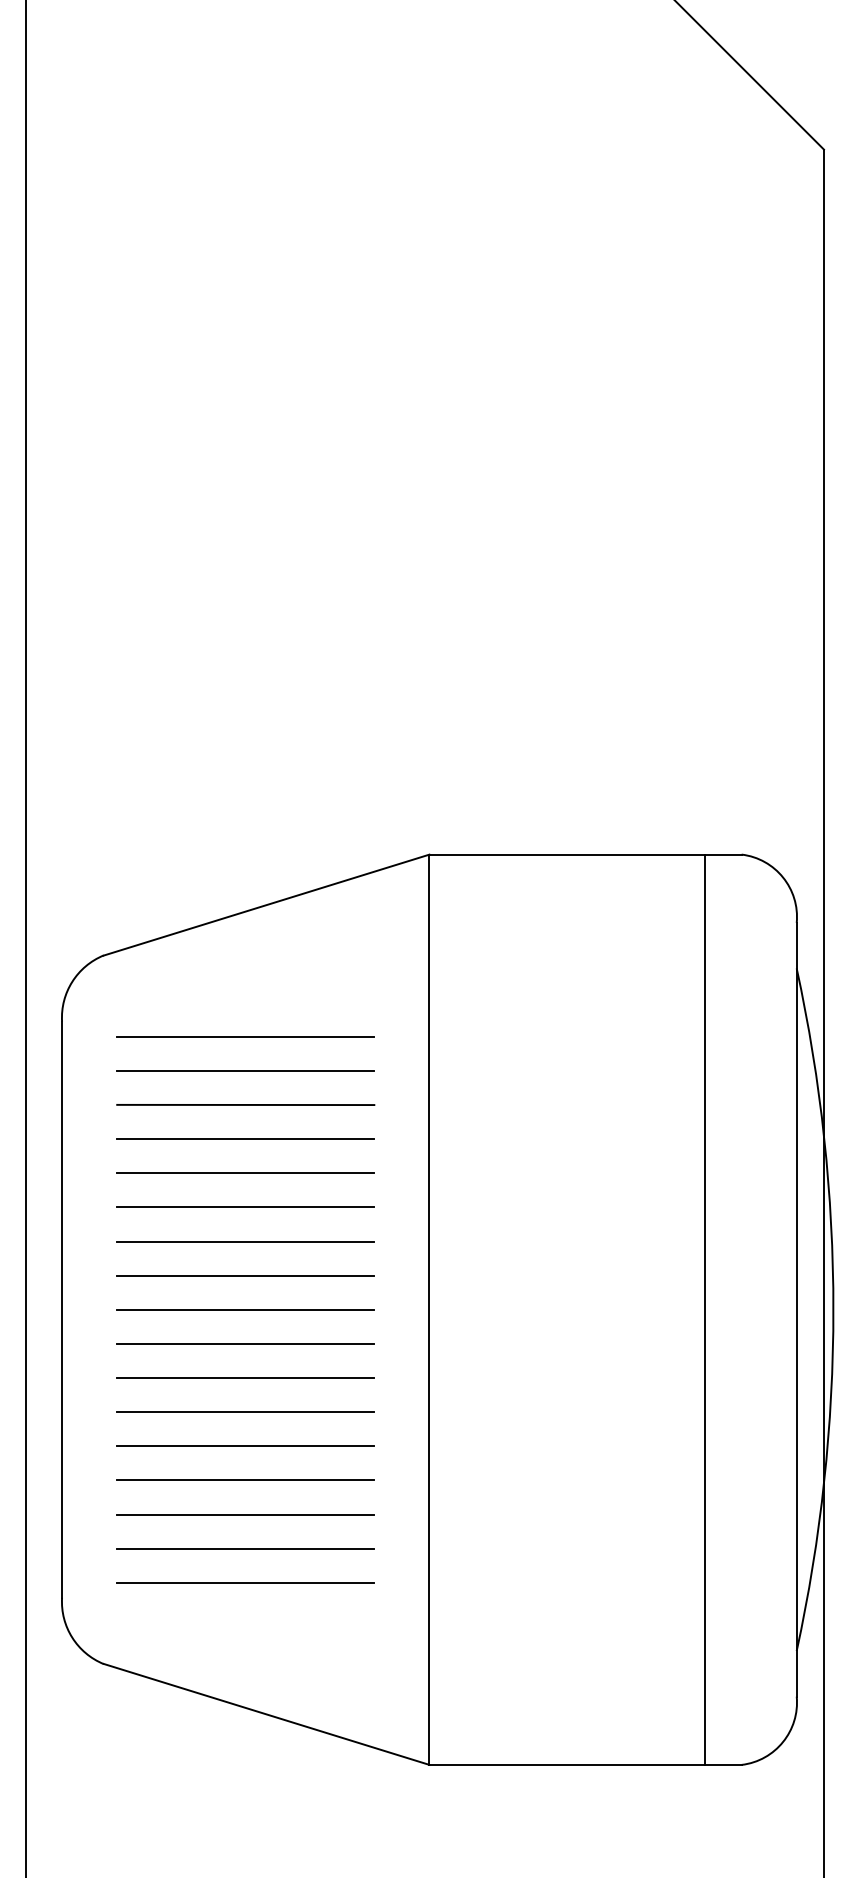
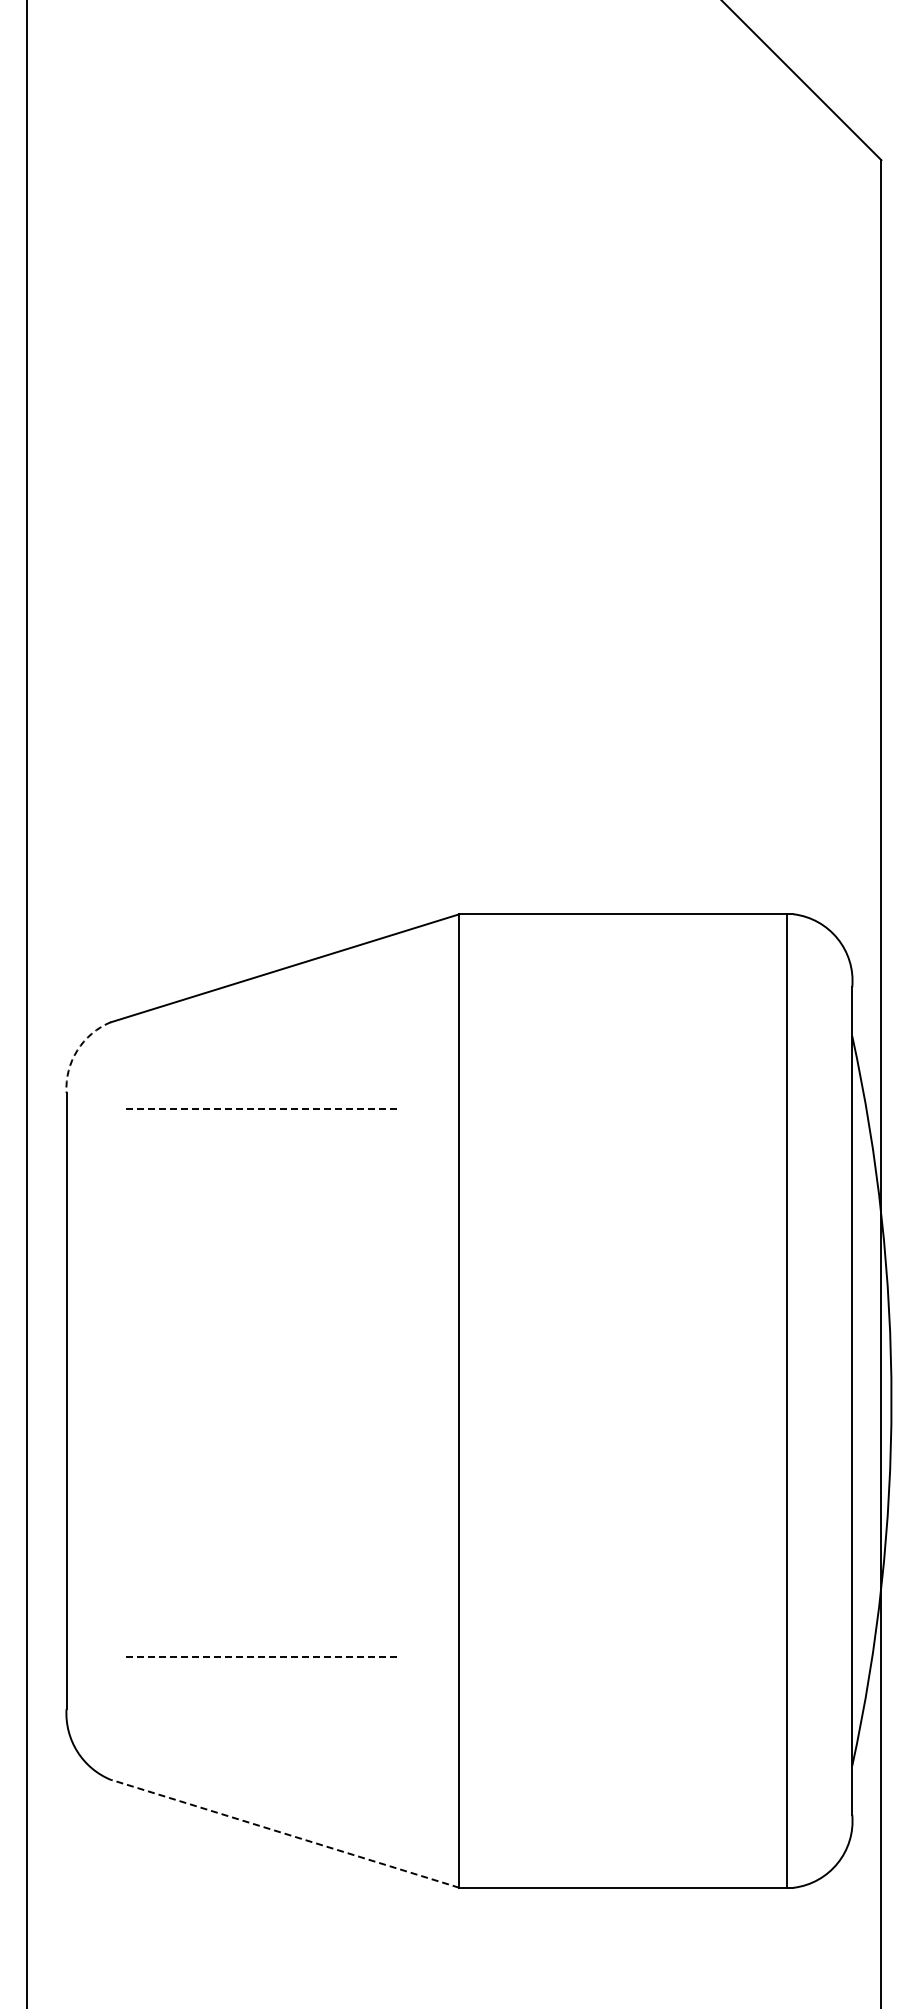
arc: (72, 982) -> (77, 1050), solid -> dashed
line: (246, 1036) -> (263, 1108), solid -> dashed
line: (245, 1070) -> (262, 1145), removed
line: (245, 1104) -> (262, 1181), removed
line: (245, 1139) -> (262, 1218), removed
line: (245, 1173) -> (262, 1255), removed
line: (245, 1207) -> (262, 1291), removed
line: (245, 1241) -> (262, 1328), removed
line: (245, 1275) -> (262, 1364), removed
line: (705, 1309) -> (787, 1400), moved
line: (245, 1310) -> (262, 1401), removed
line: (245, 1343) -> (262, 1437), removed
line: (245, 1378) -> (262, 1474), removed
line: (245, 1412) -> (262, 1510), removed
line: (245, 1446) -> (262, 1547), removed
line: (245, 1480) -> (262, 1583), removed
line: (245, 1514) -> (262, 1620), removed
line: (246, 1548) -> (263, 1656), solid -> dashed
line: (245, 1583) -> (262, 1693), removed
line: (265, 1714) -> (284, 1833), solid -> dashed

